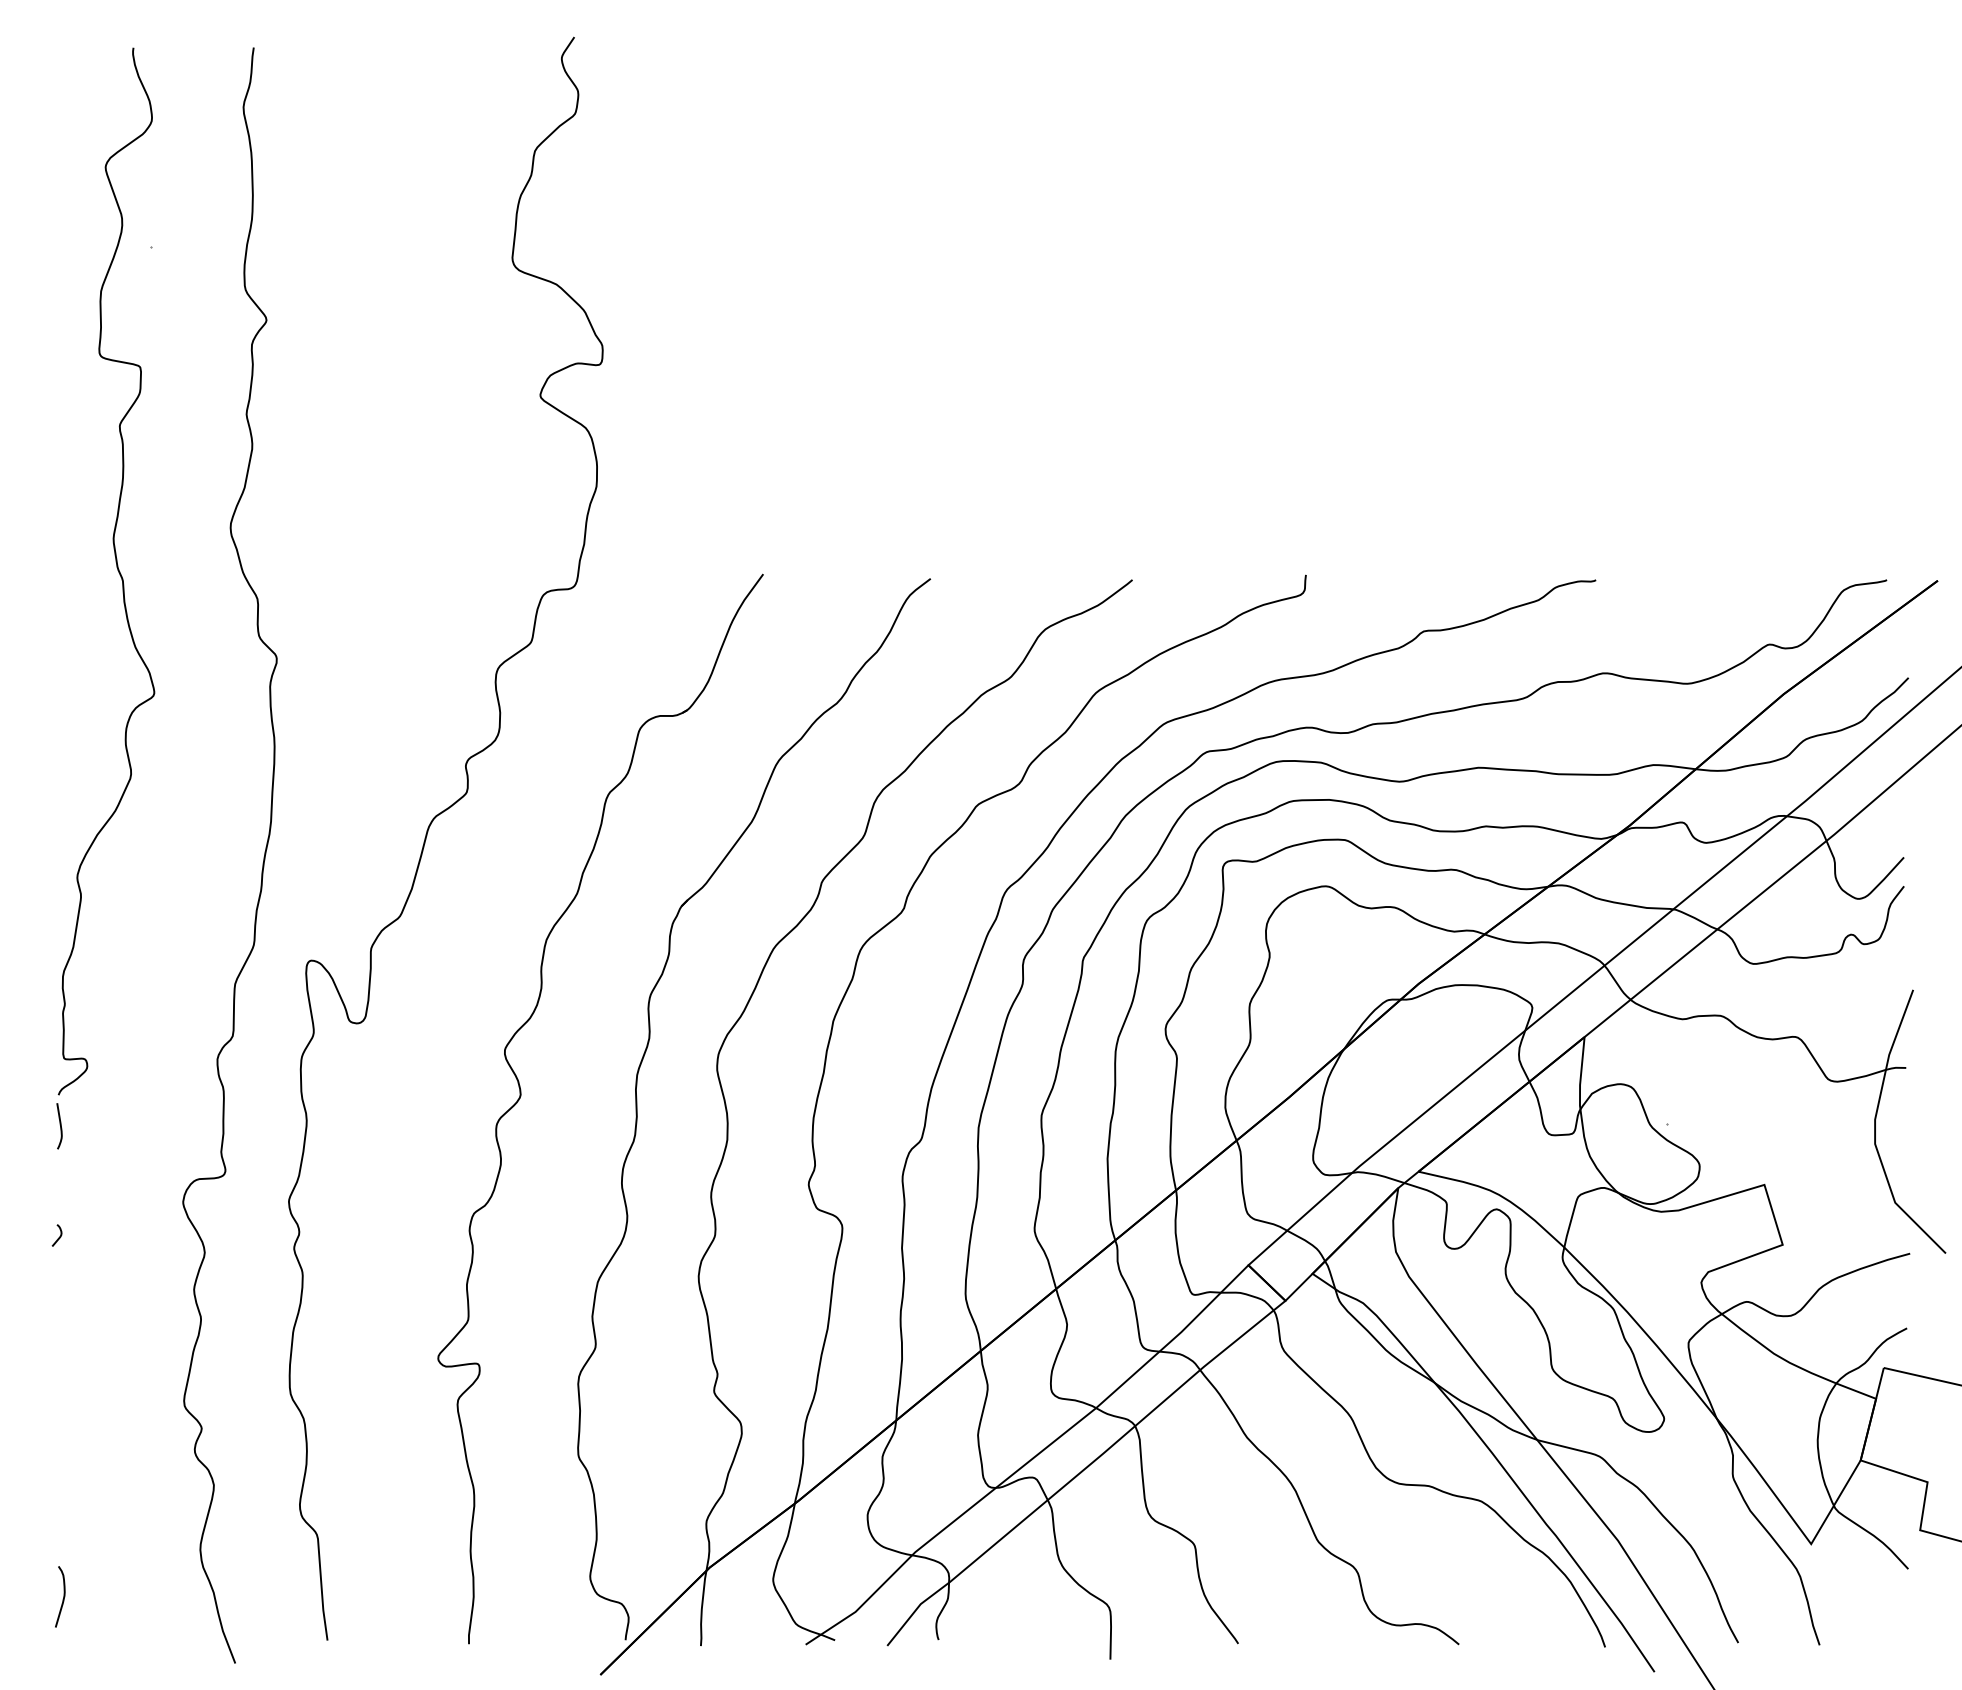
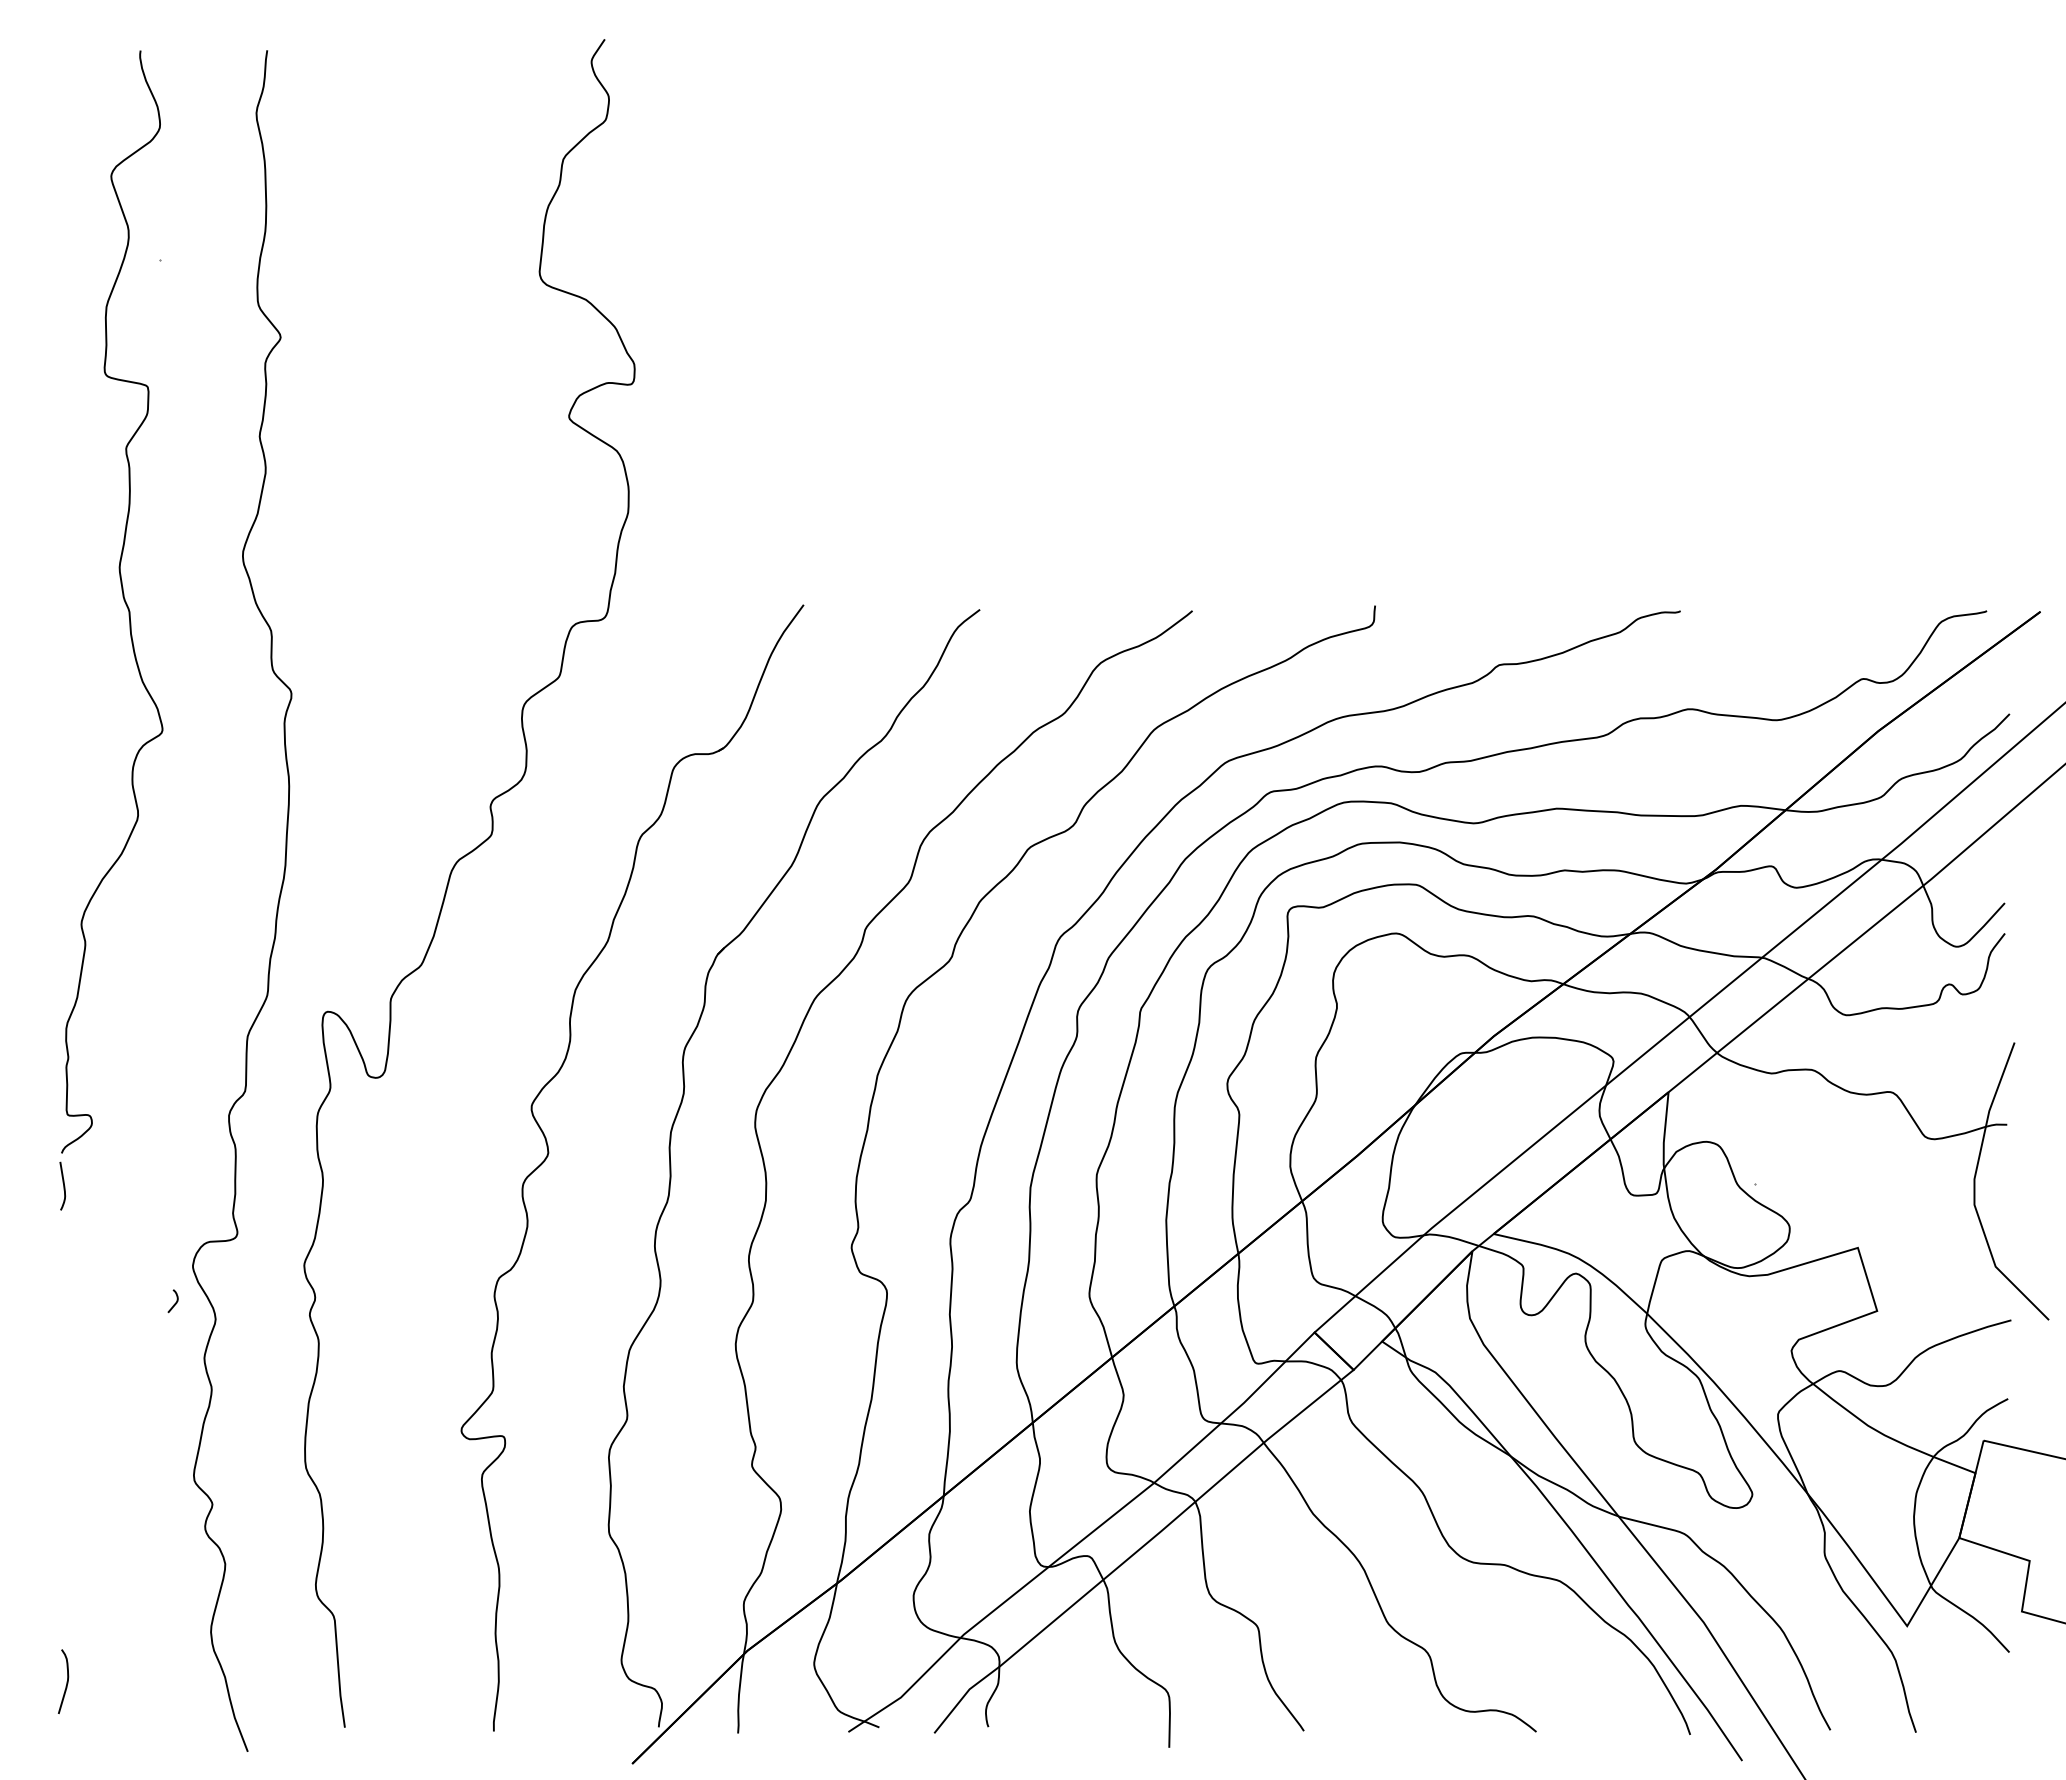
curve: (58, 1237) -> (174, 1303), moved

